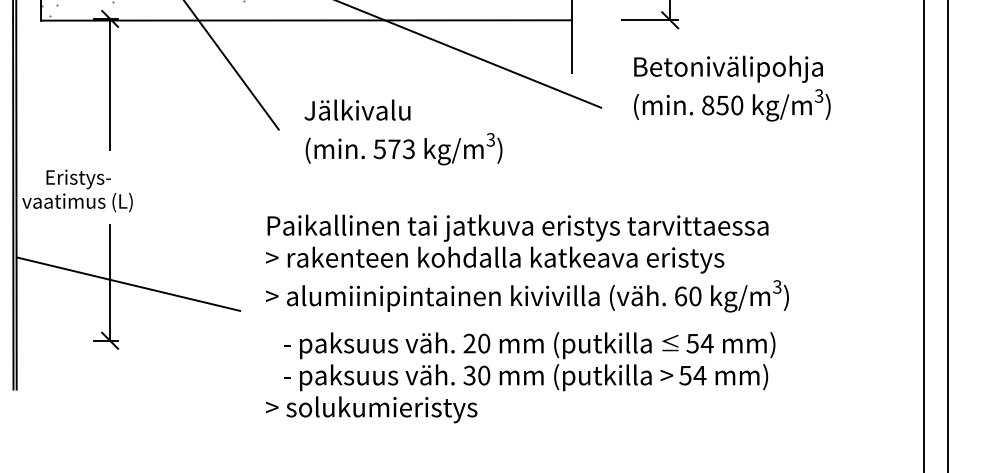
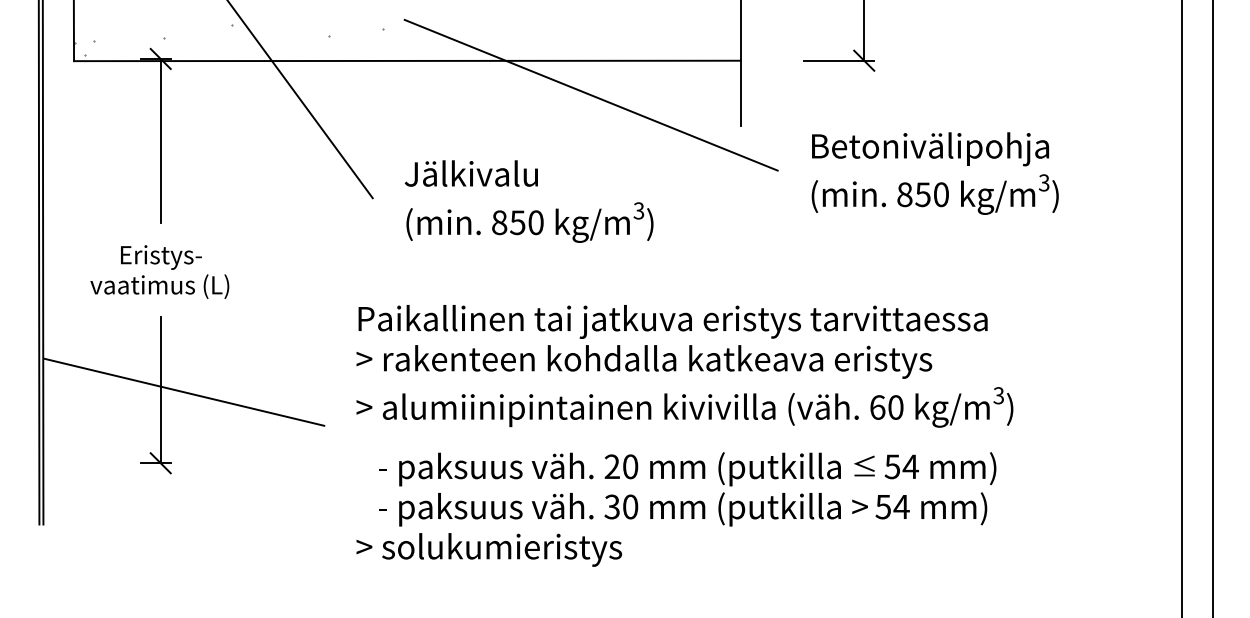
text: (731, 88) -> (934, 173), moved
text: (394, 149) -> (517, 222), 573 -> 850
text: (77, 190) -> (159, 271), moved

